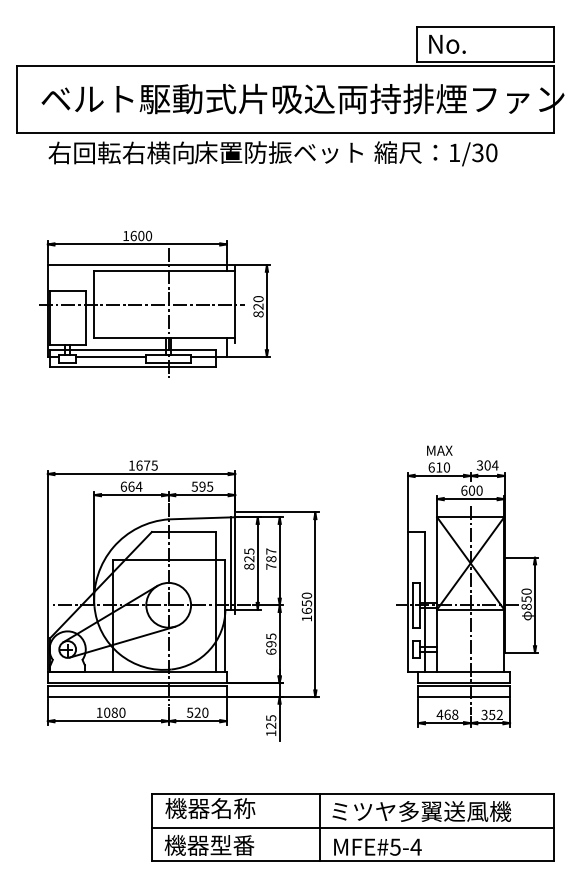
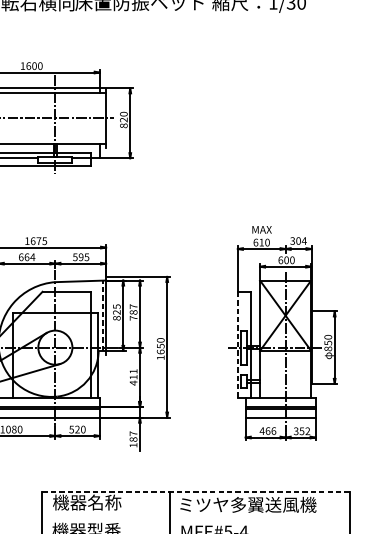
line: (230, 562) -> (102, 315), solid -> dashed
line: (408, 601) -> (238, 344), solid -> dashed
text: (271, 644) -> (133, 377), 695 -> 411
text: (455, 714) -> (274, 430), 468 -> 466
text: (271, 721) -> (133, 436), 125 -> 187
line: (353, 794) -> (196, 491), solid -> dashed
line: (352, 827) -> (195, 517), removed

